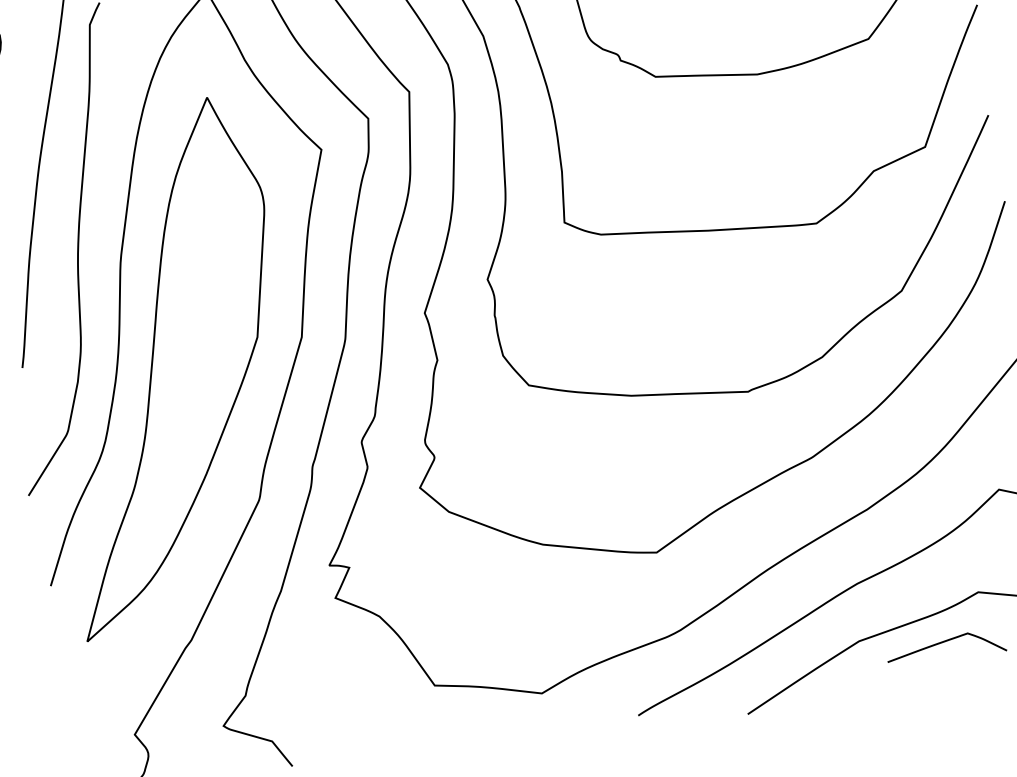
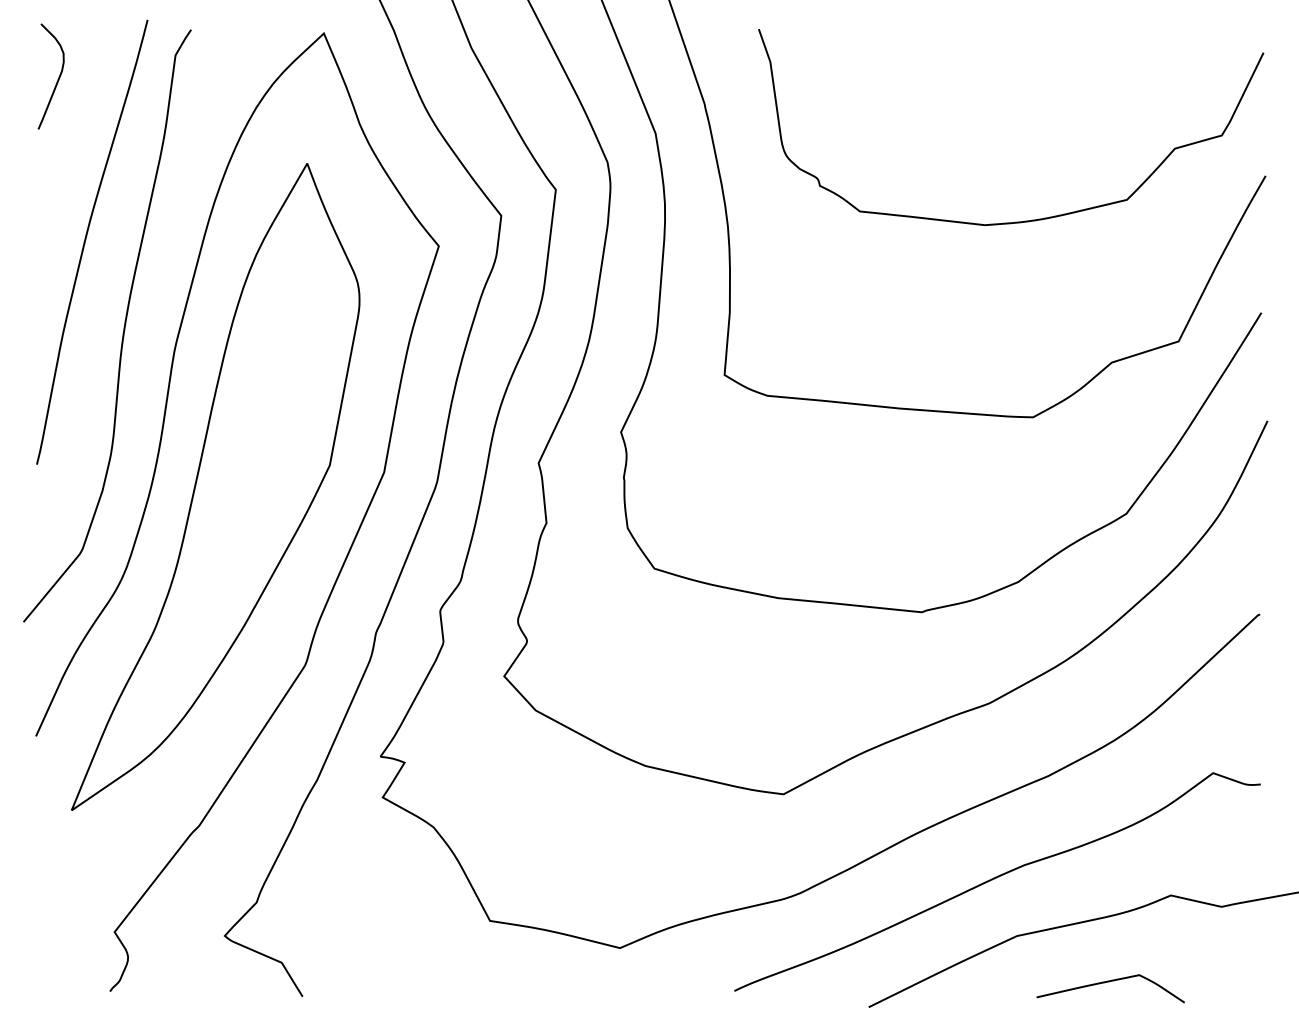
curve: (944, 642) -> (1109, 982), moved

